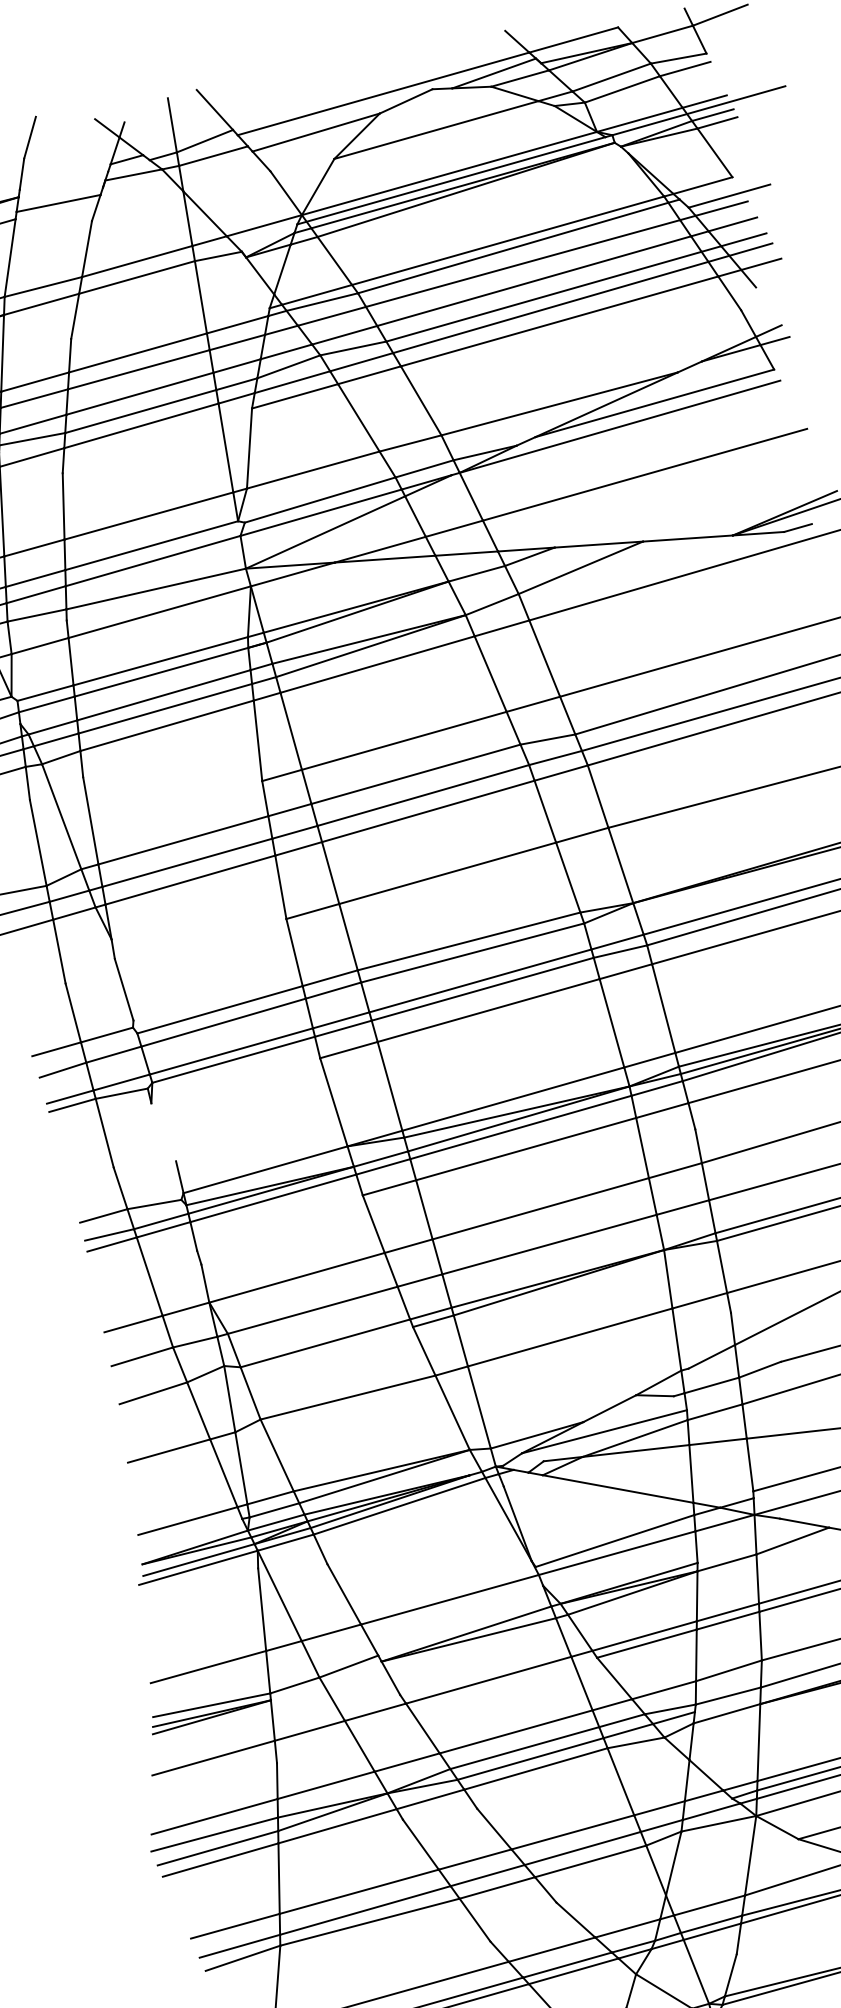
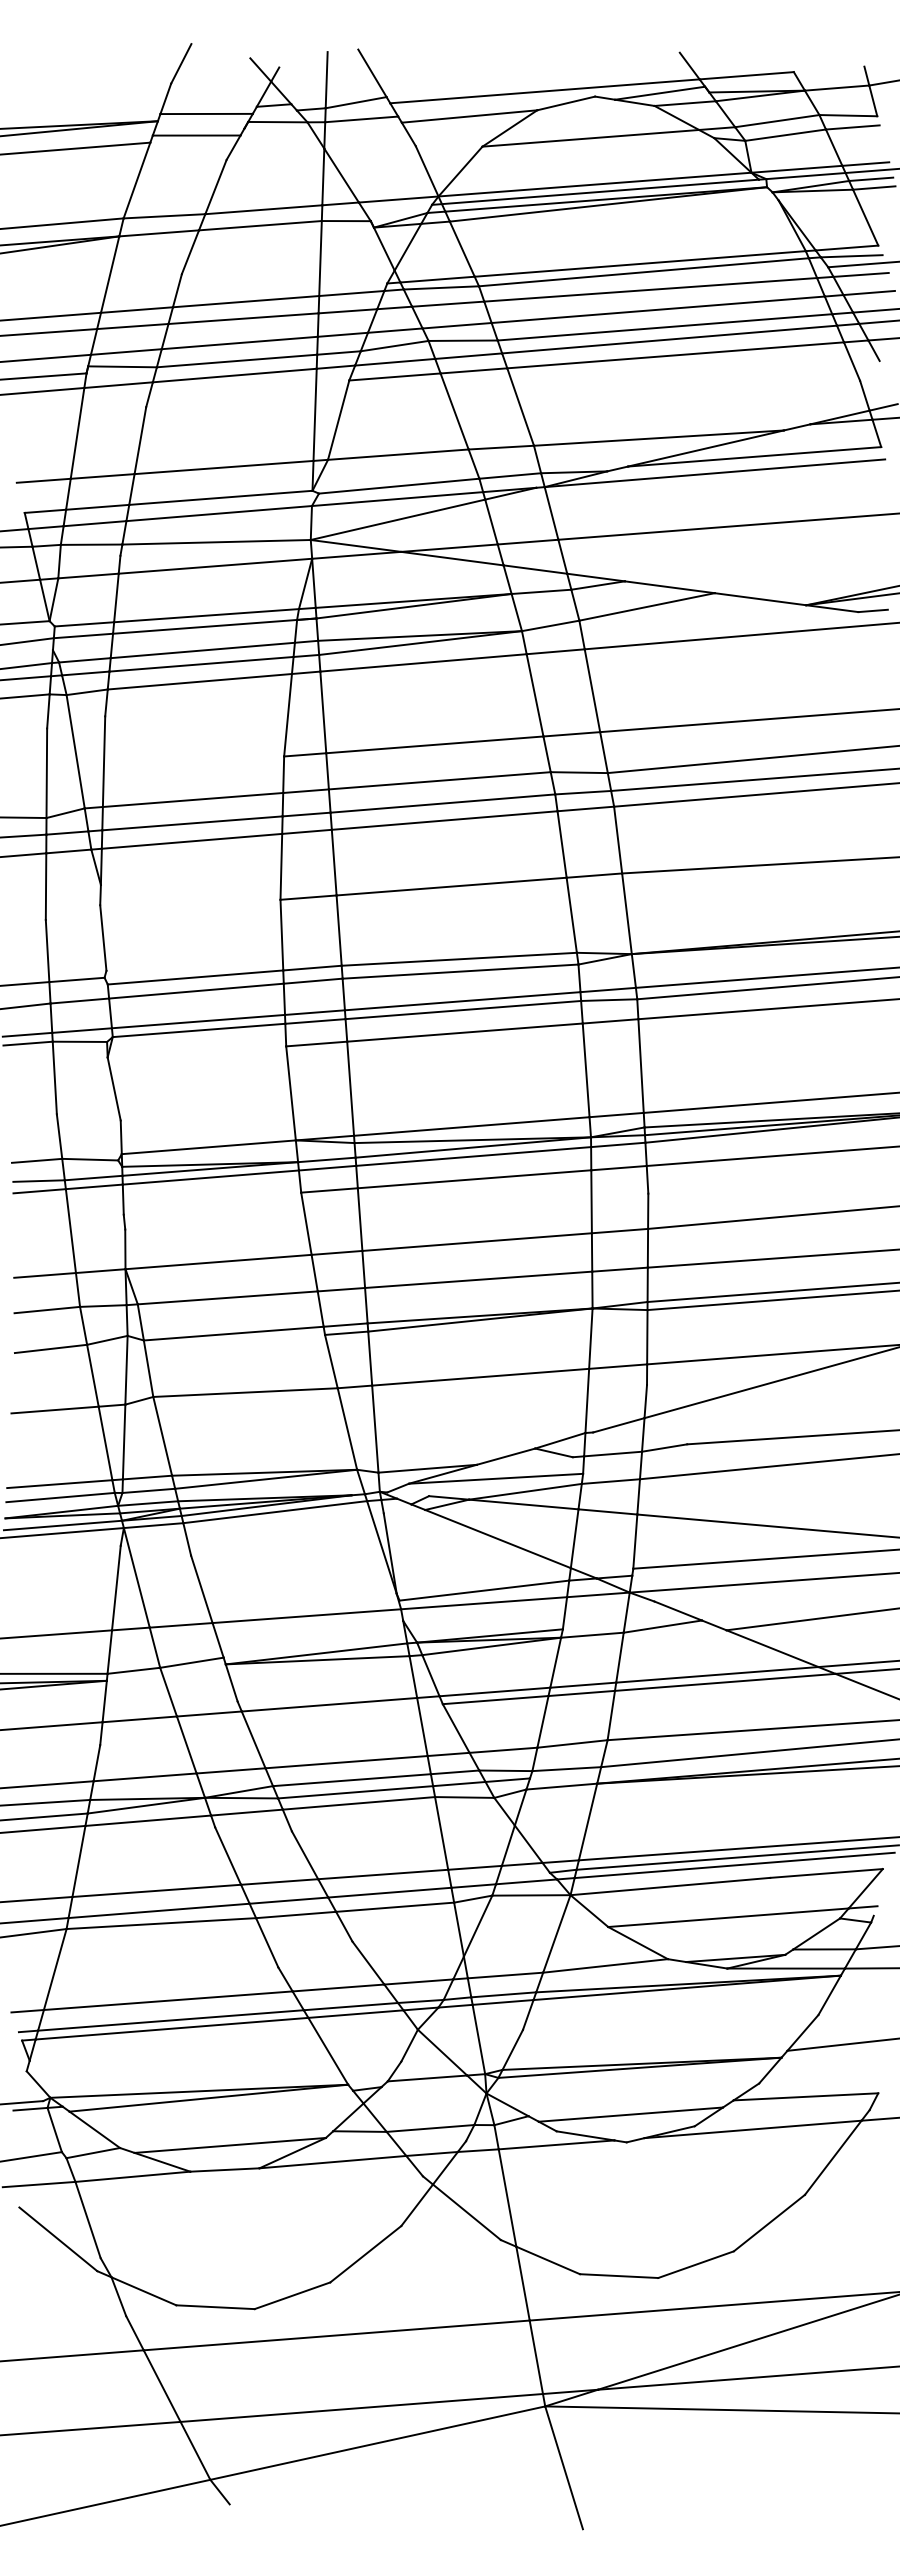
line: (63, 180) -> (206, 113), added
line: (708, 192) -> (851, 256), added
line: (162, 1131) -> (113, 1088), added
line: (191, 1533) -> (60, 1497), added

